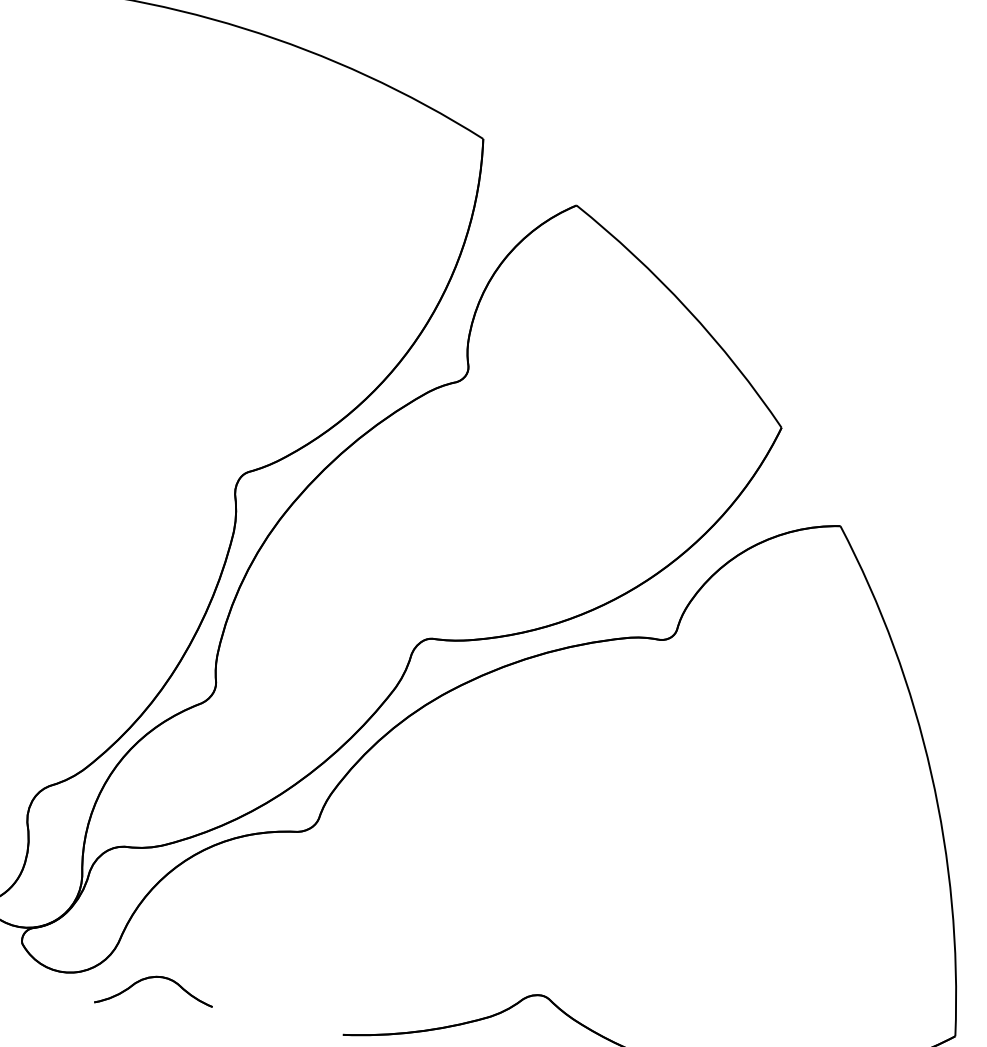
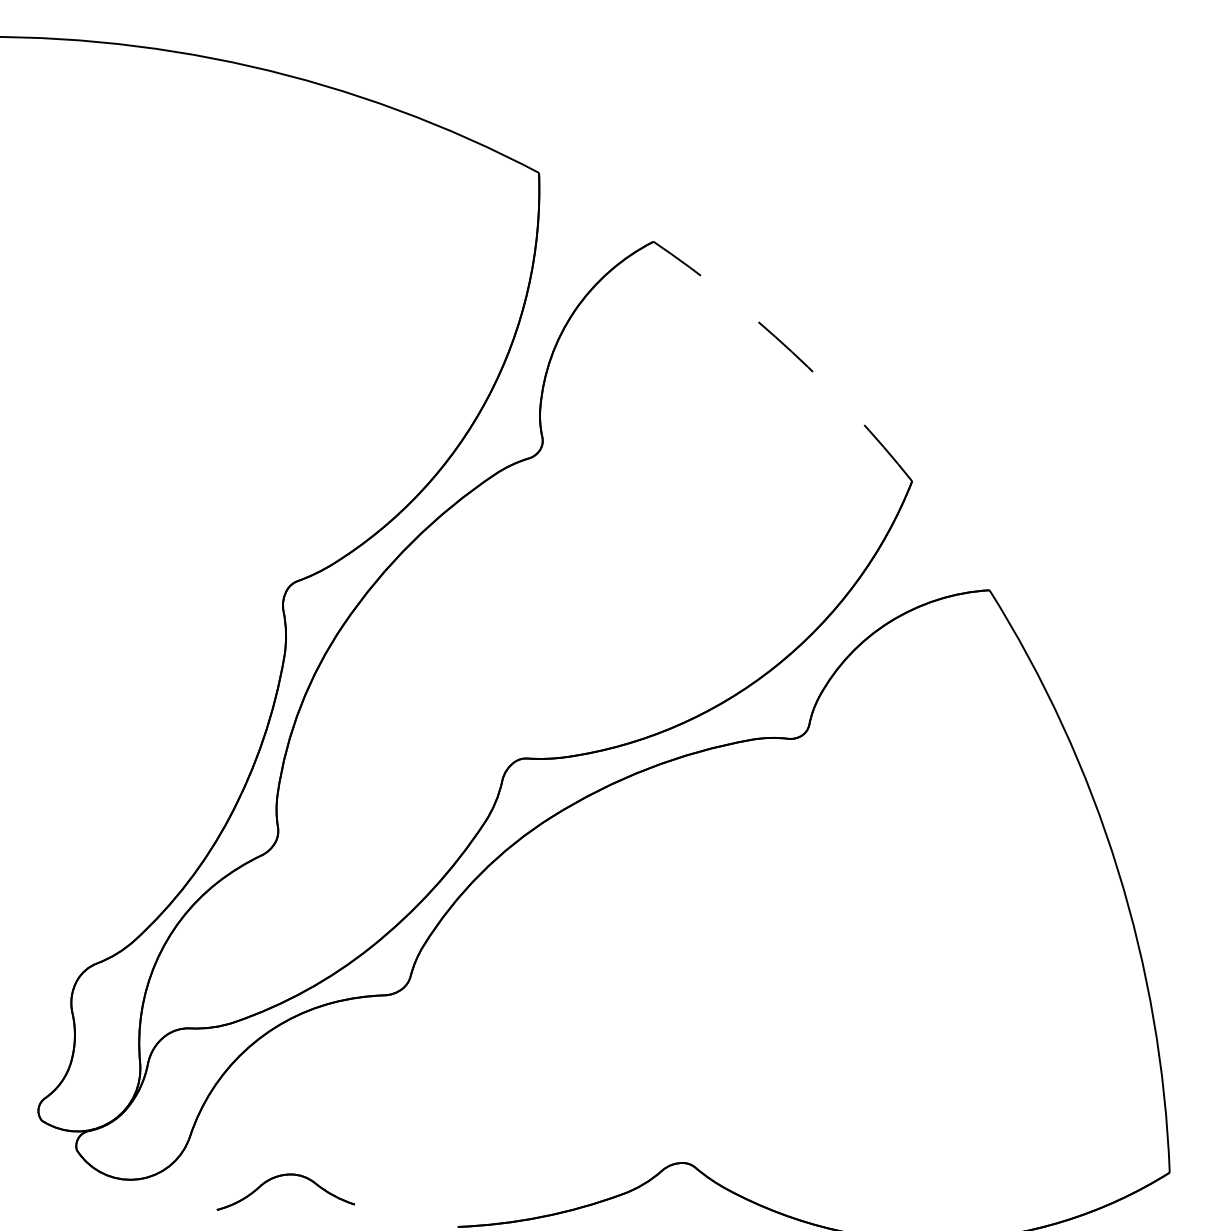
arc: (687, 308) -> (791, 351), solid -> dashed
part: (153, 978) -> (283, 1176), moved

